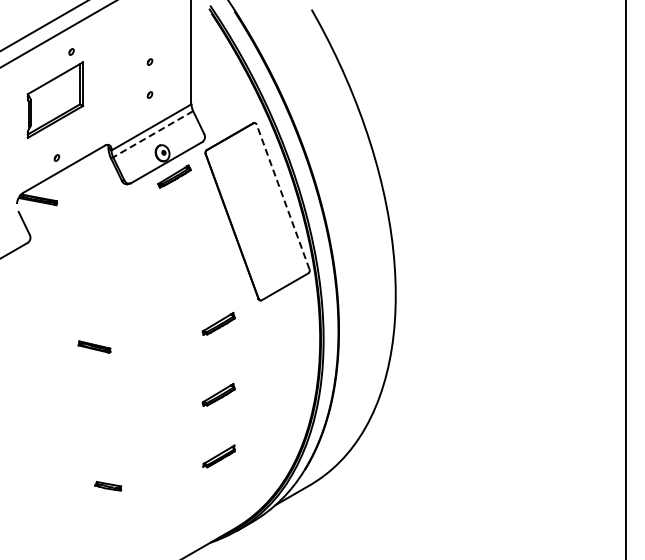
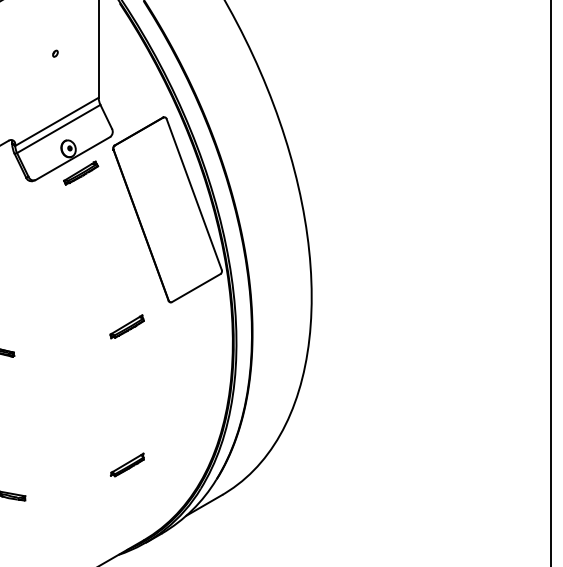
part: (149, 94) -> (54, 87), removed
line: (152, 134) -> (58, 129), dashed -> solid
line: (283, 197) -> (194, 194), dashed -> solid
part: (218, 394) -> (126, 400), removed

